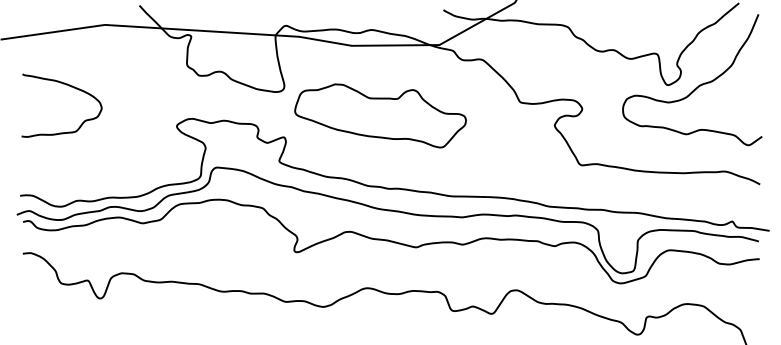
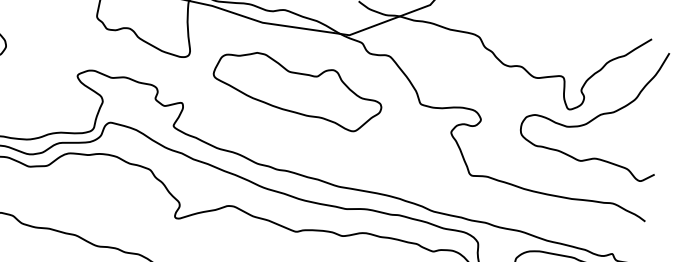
part: (380, 115) -> (297, 90), moved

